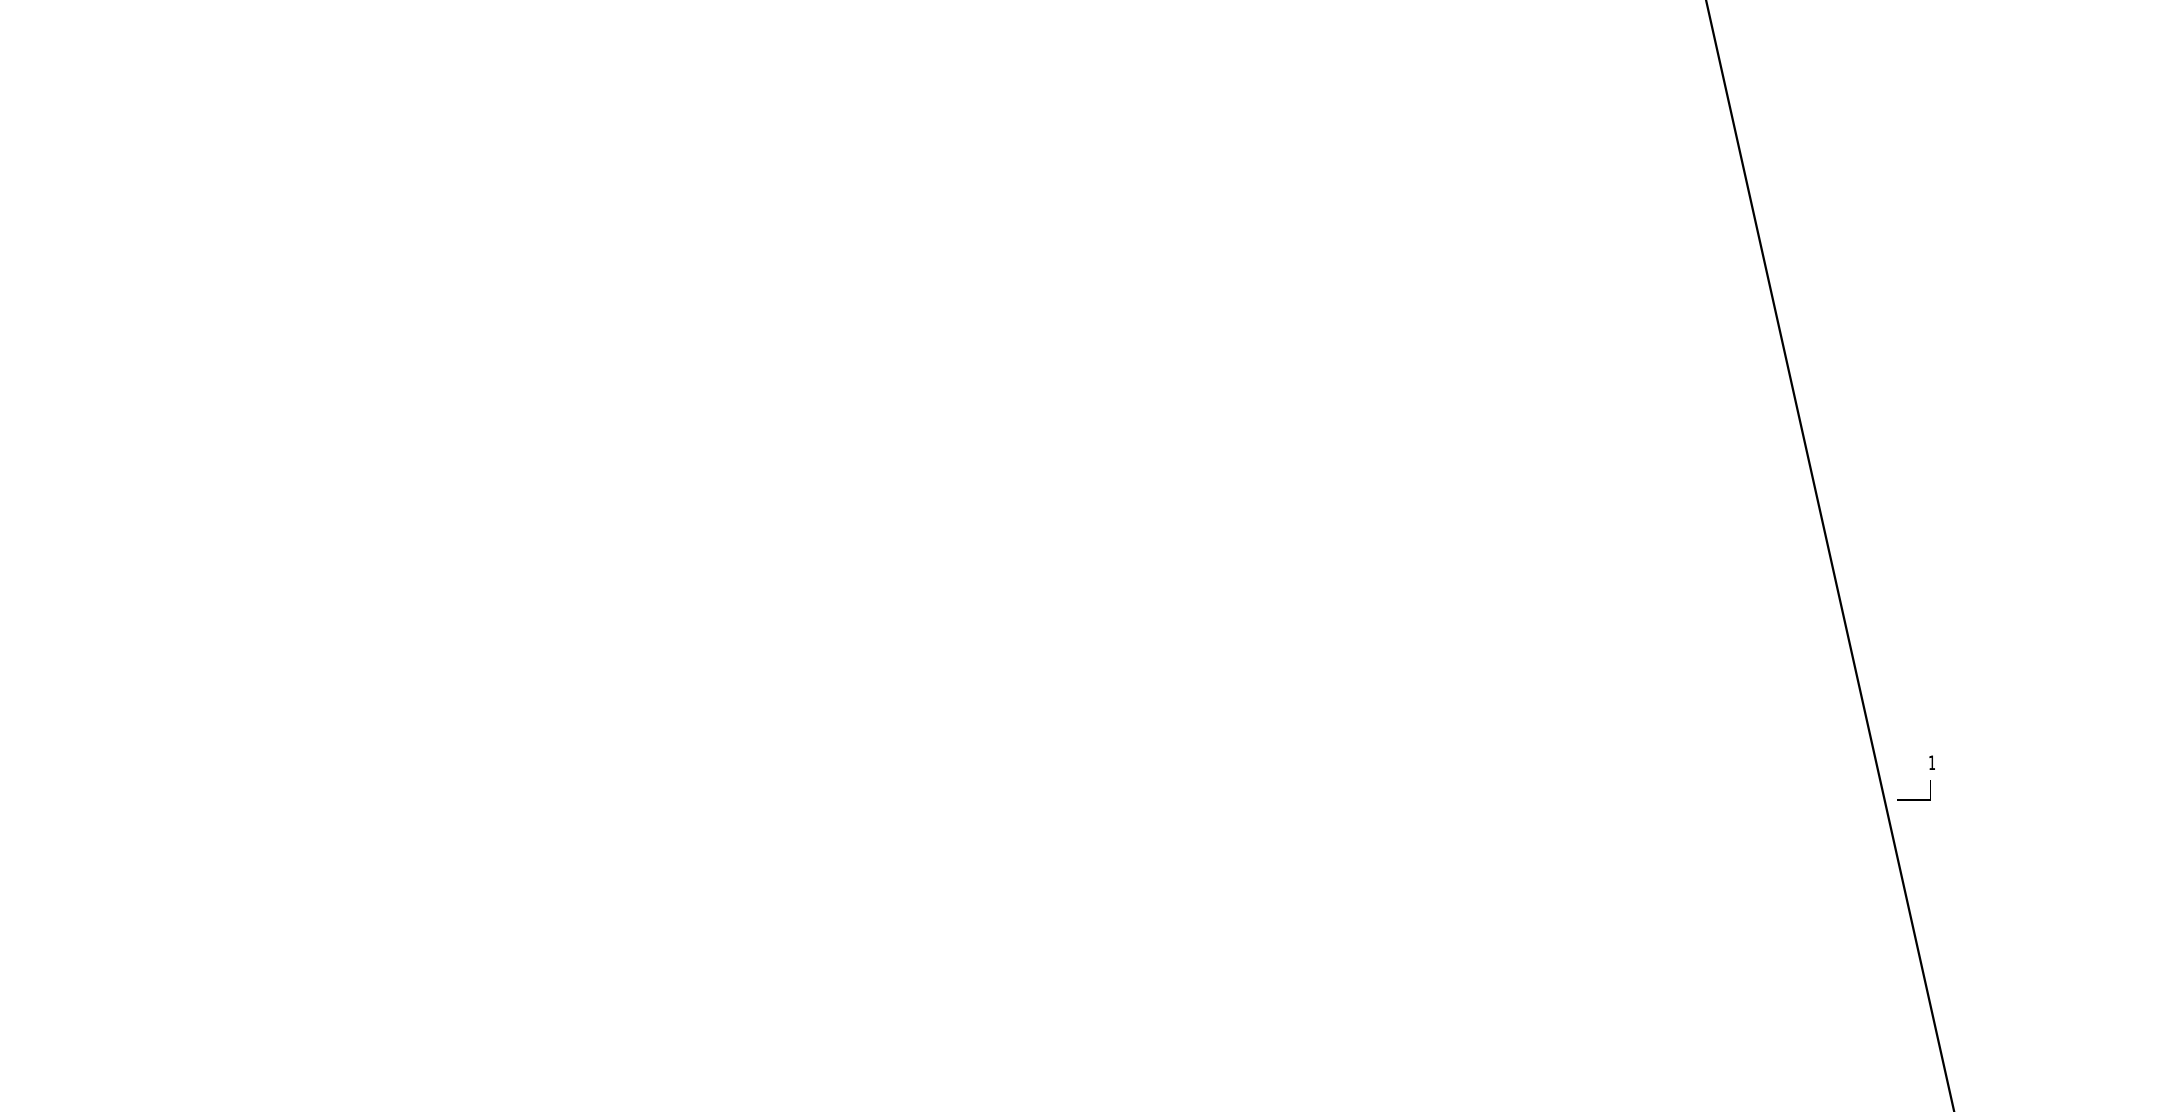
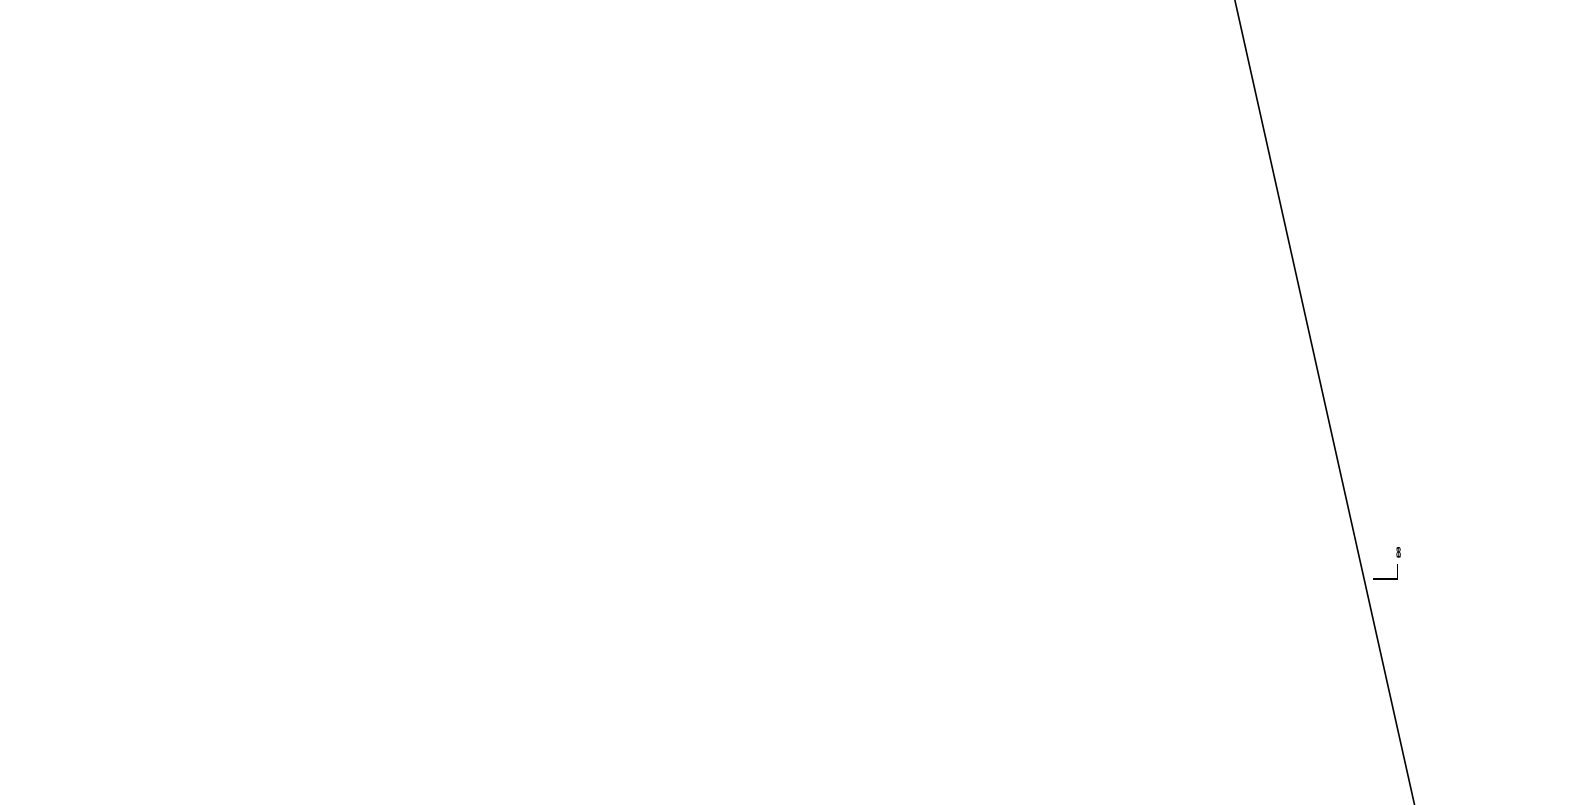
text: (1932, 762) -> (1398, 551), 1 -> 8

